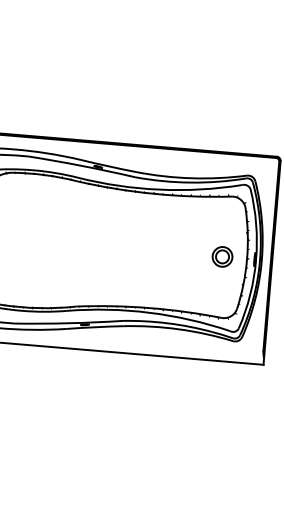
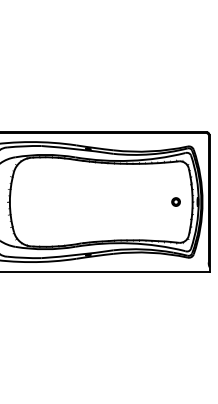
part: (221, 255) -> (175, 201), size x0.6

